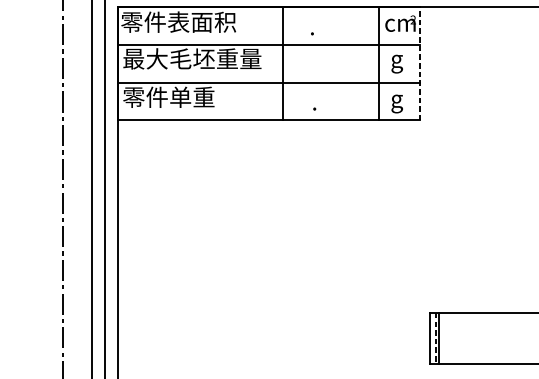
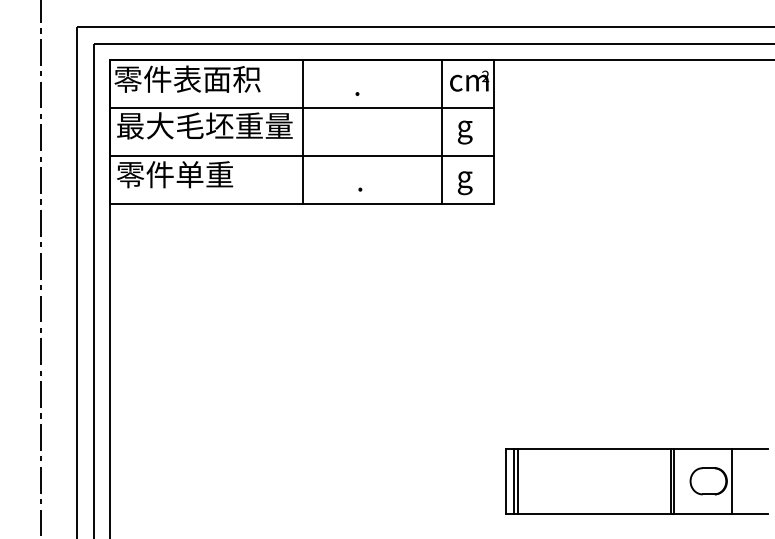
line: (283, 64) -> (302, 132), moved
line: (420, 64) -> (494, 132), dashed -> solid
line: (435, 338) -> (513, 481), dashed -> solid

